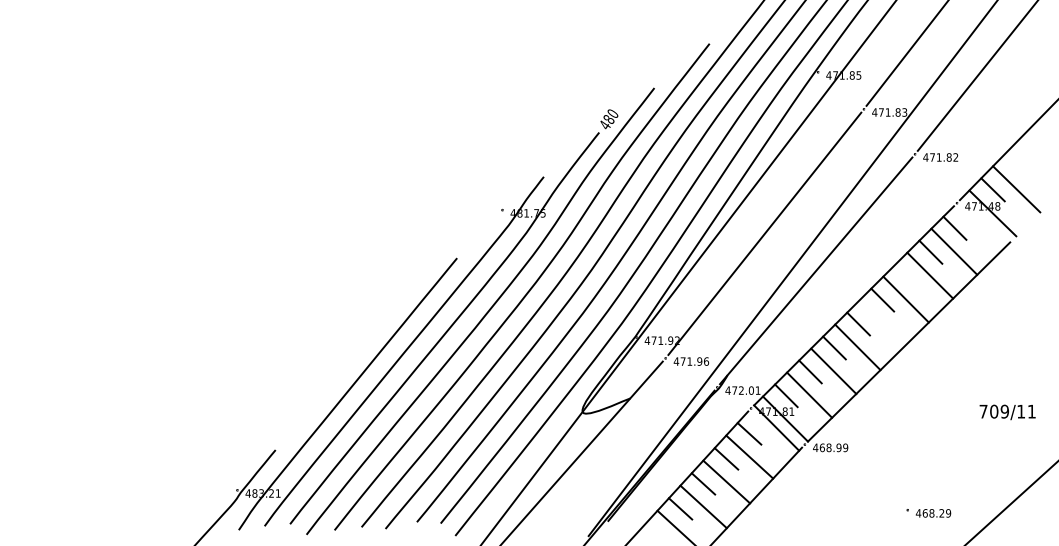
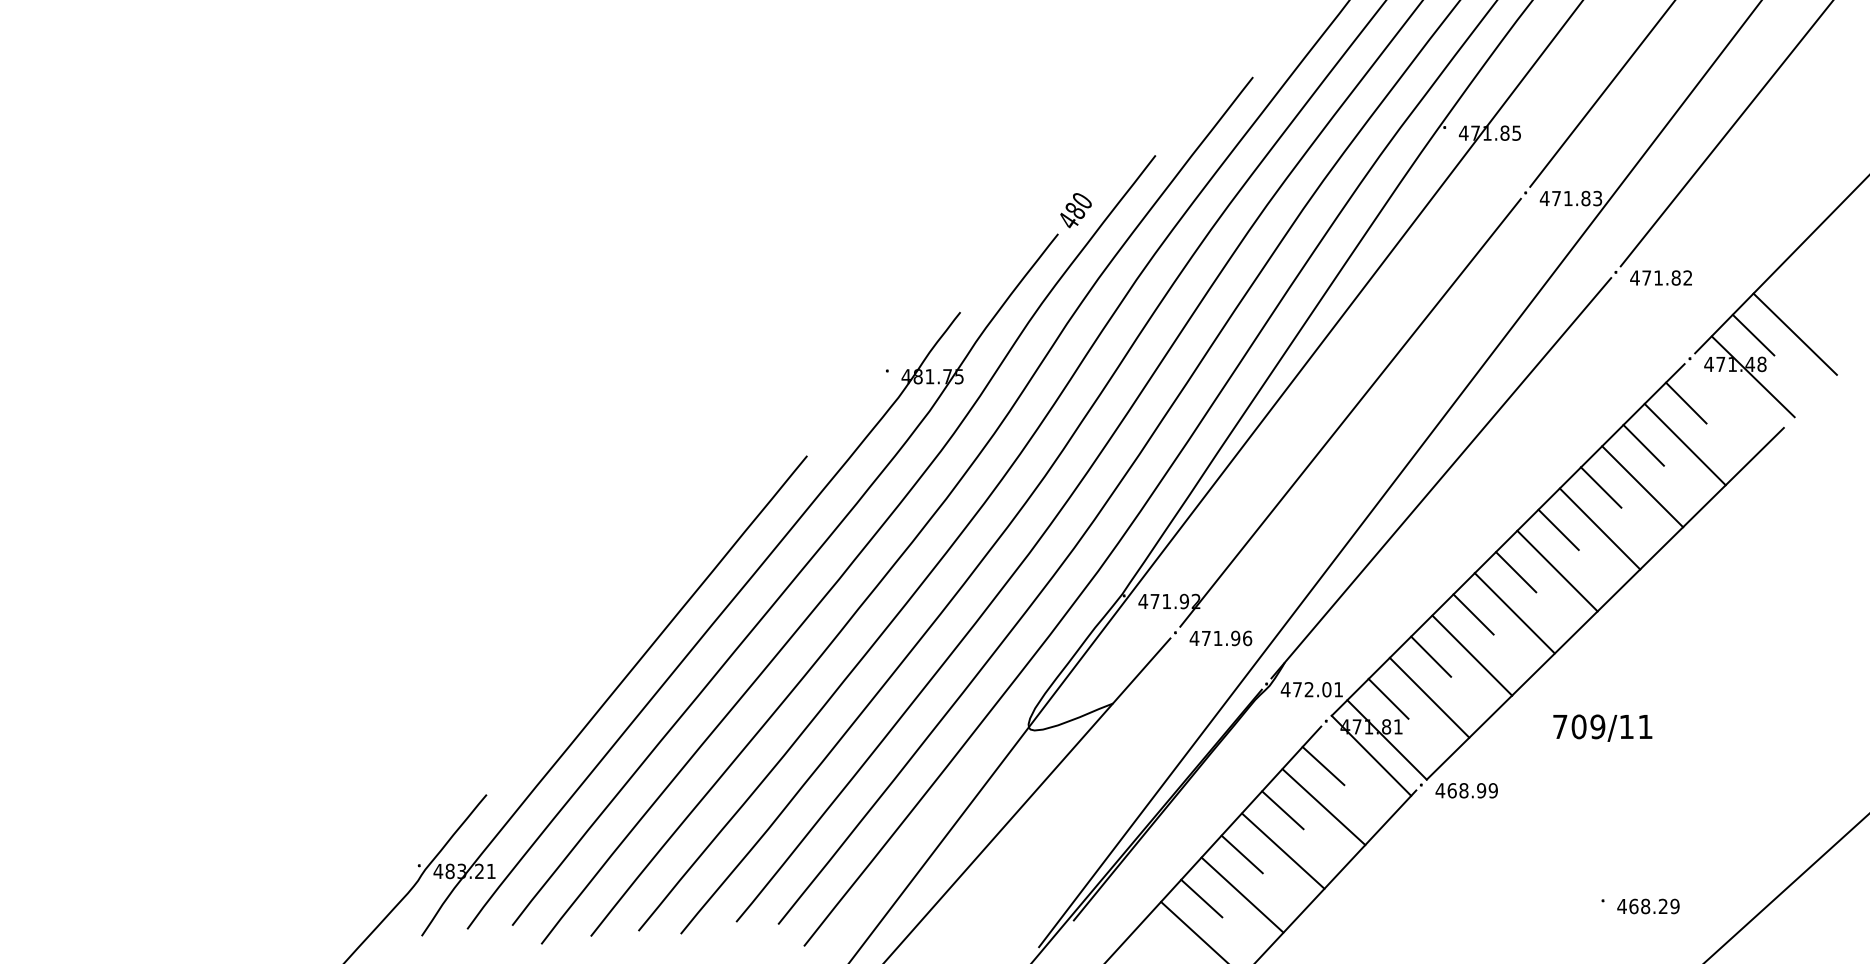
line: (906, 275) -> (1600, 486), added
line: (881, 323) -> (1556, 571), added
text: (1007, 412) -> (1602, 728), moved

